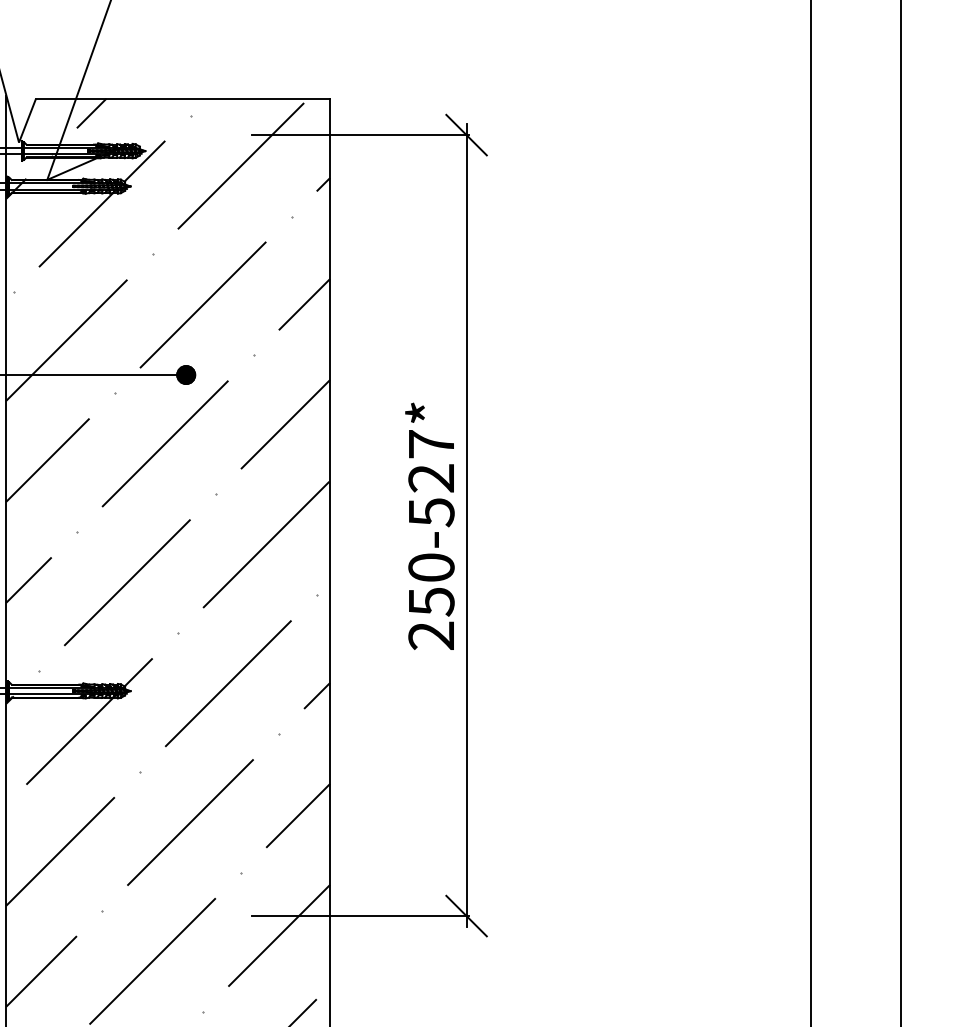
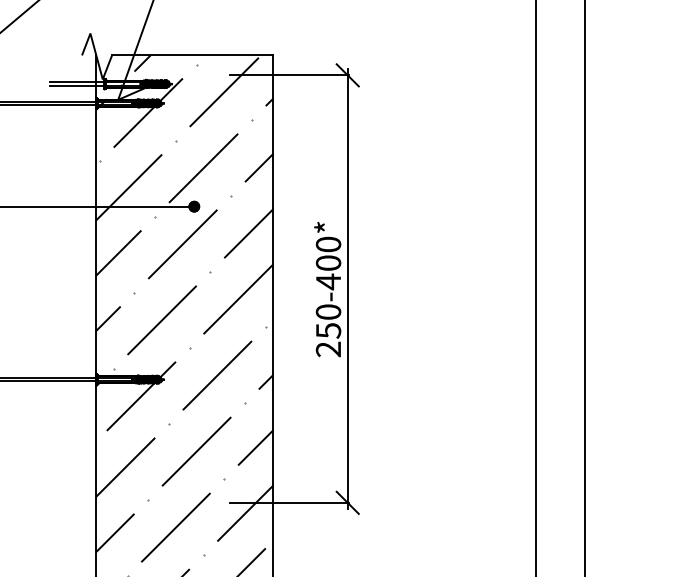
text: (431, 478) -> (328, 263), 250-527* -> 250-400*

